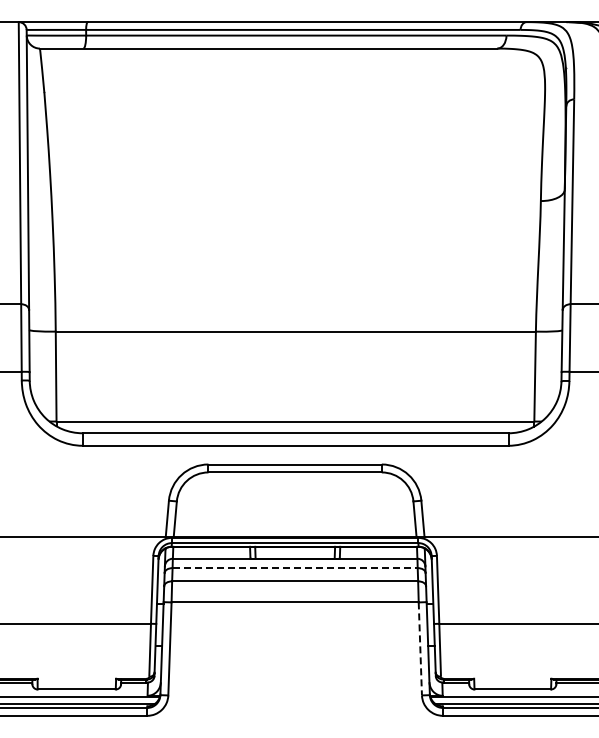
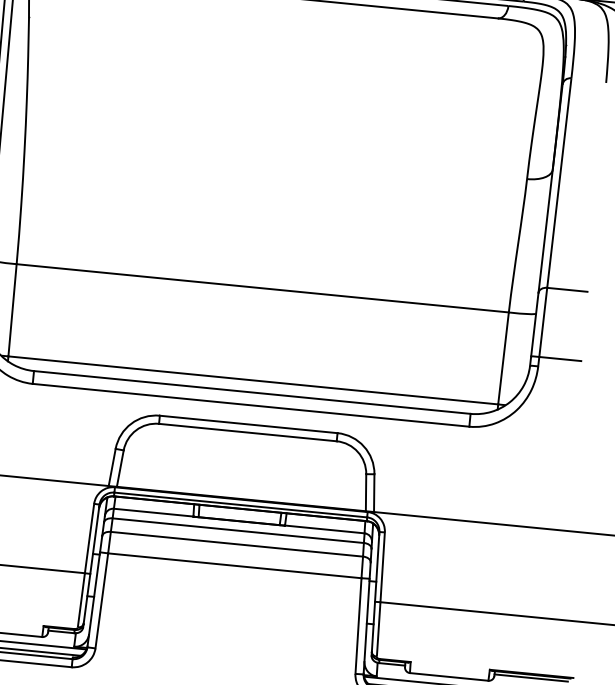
line: (295, 568) -> (238, 531), dashed -> solid
line: (420, 648) -> (358, 625), dashed -> solid

